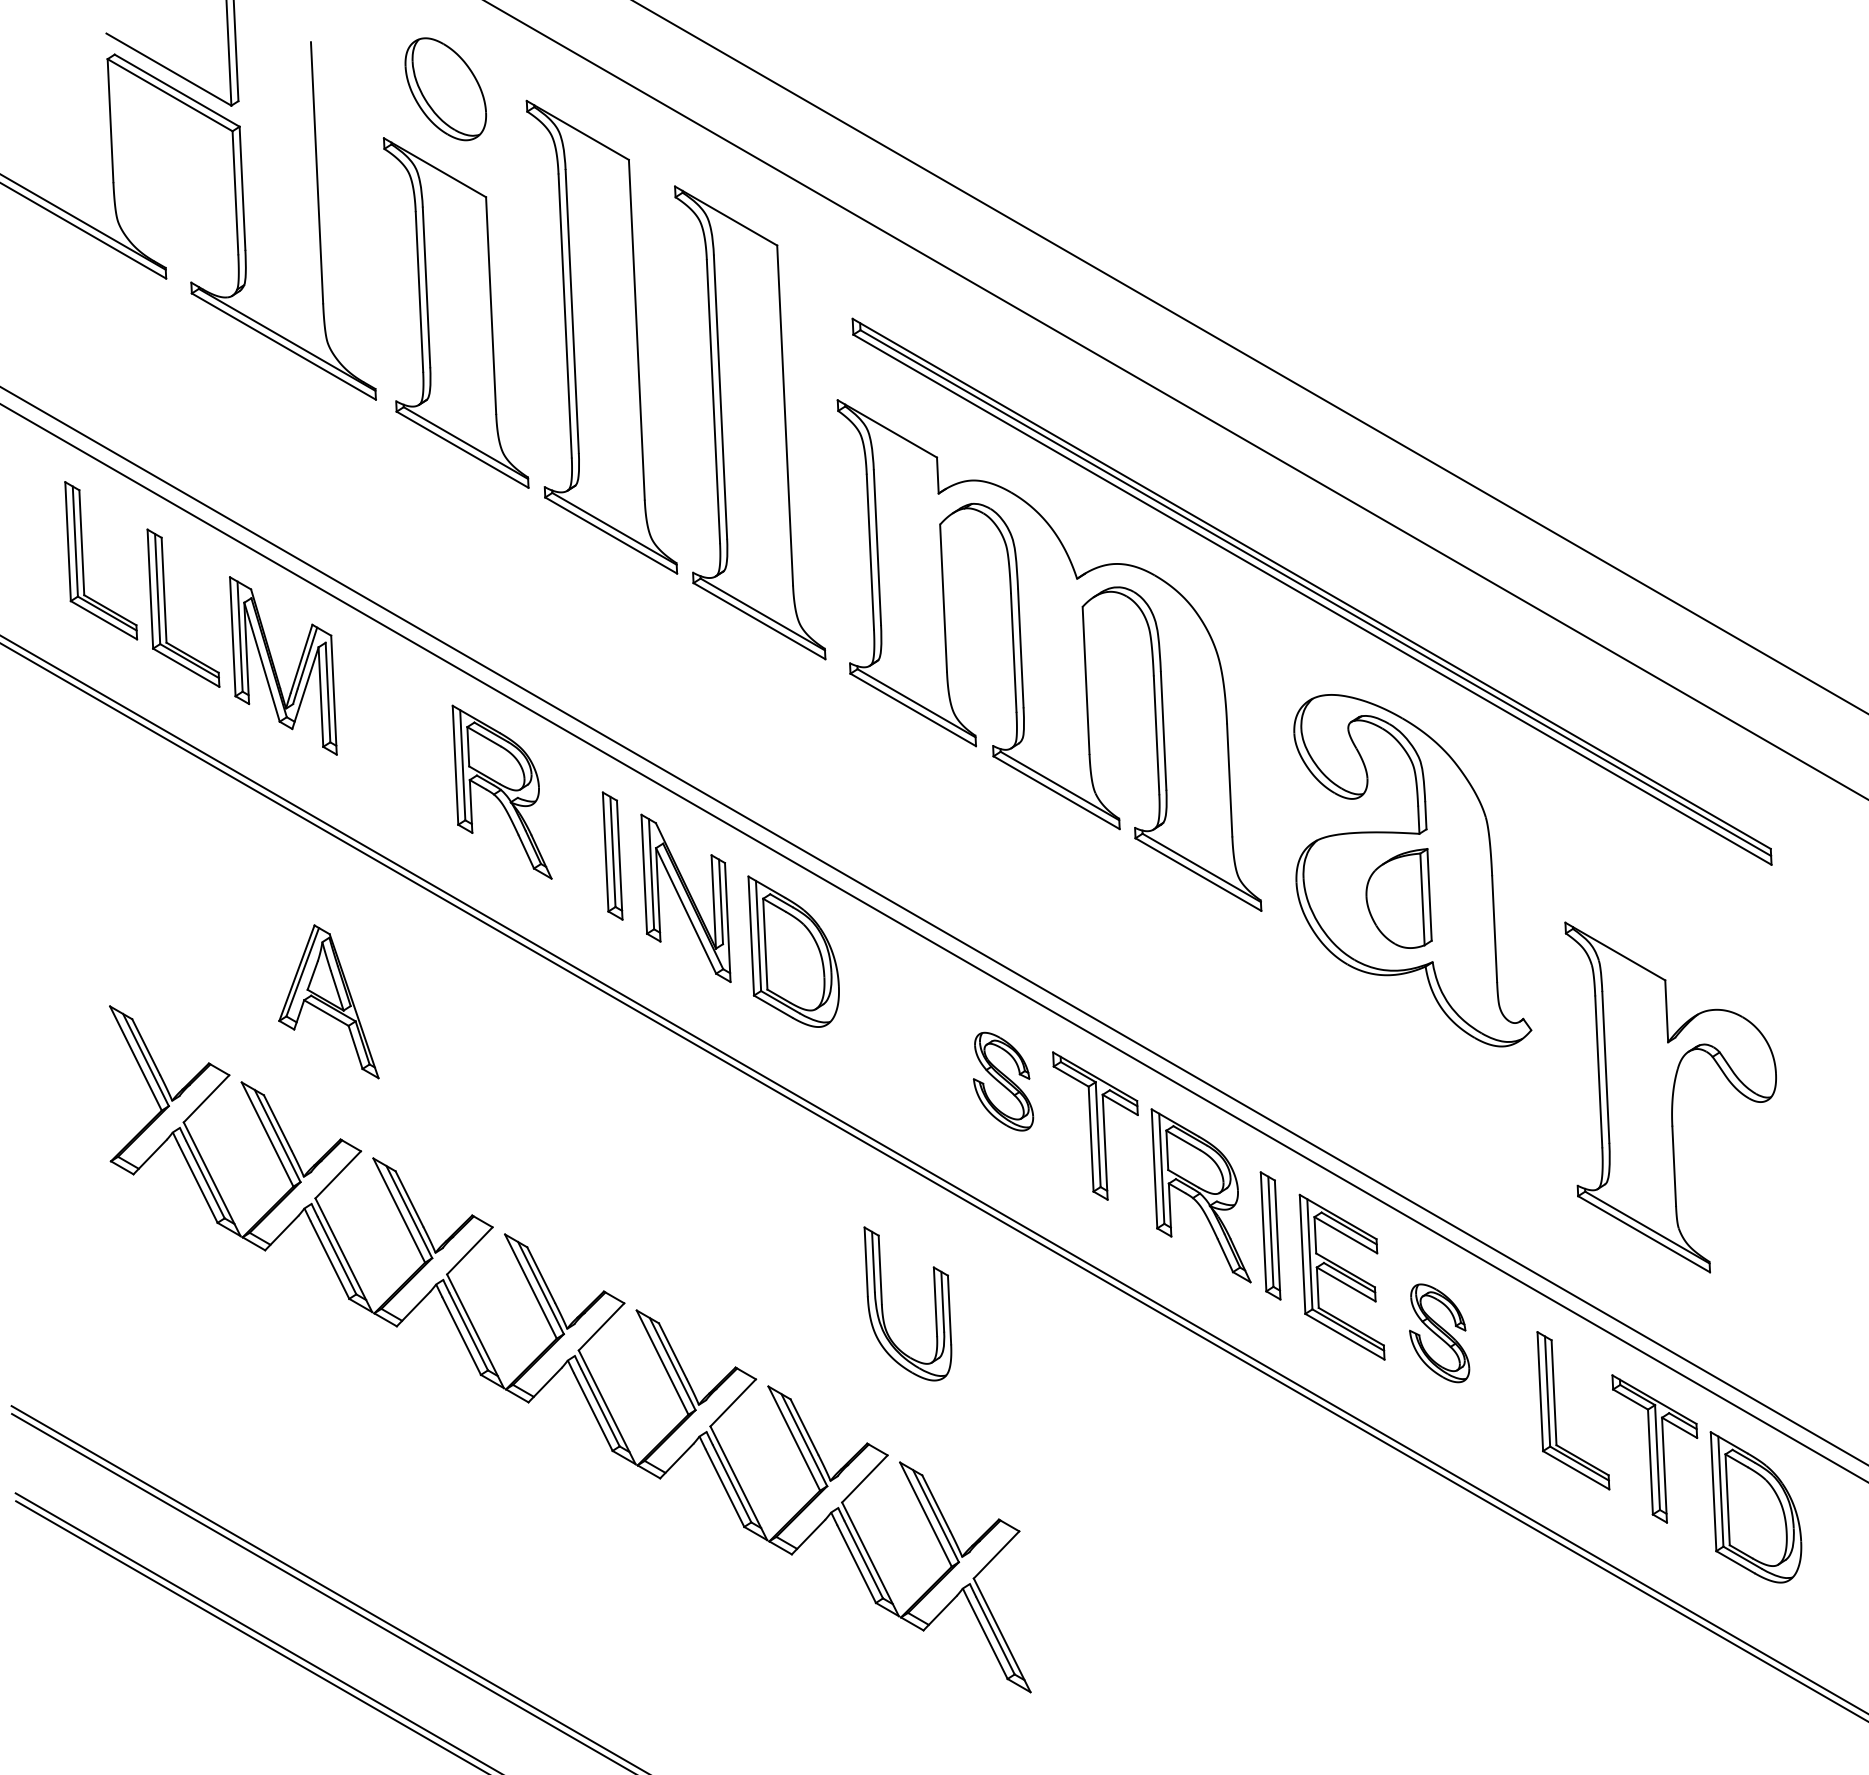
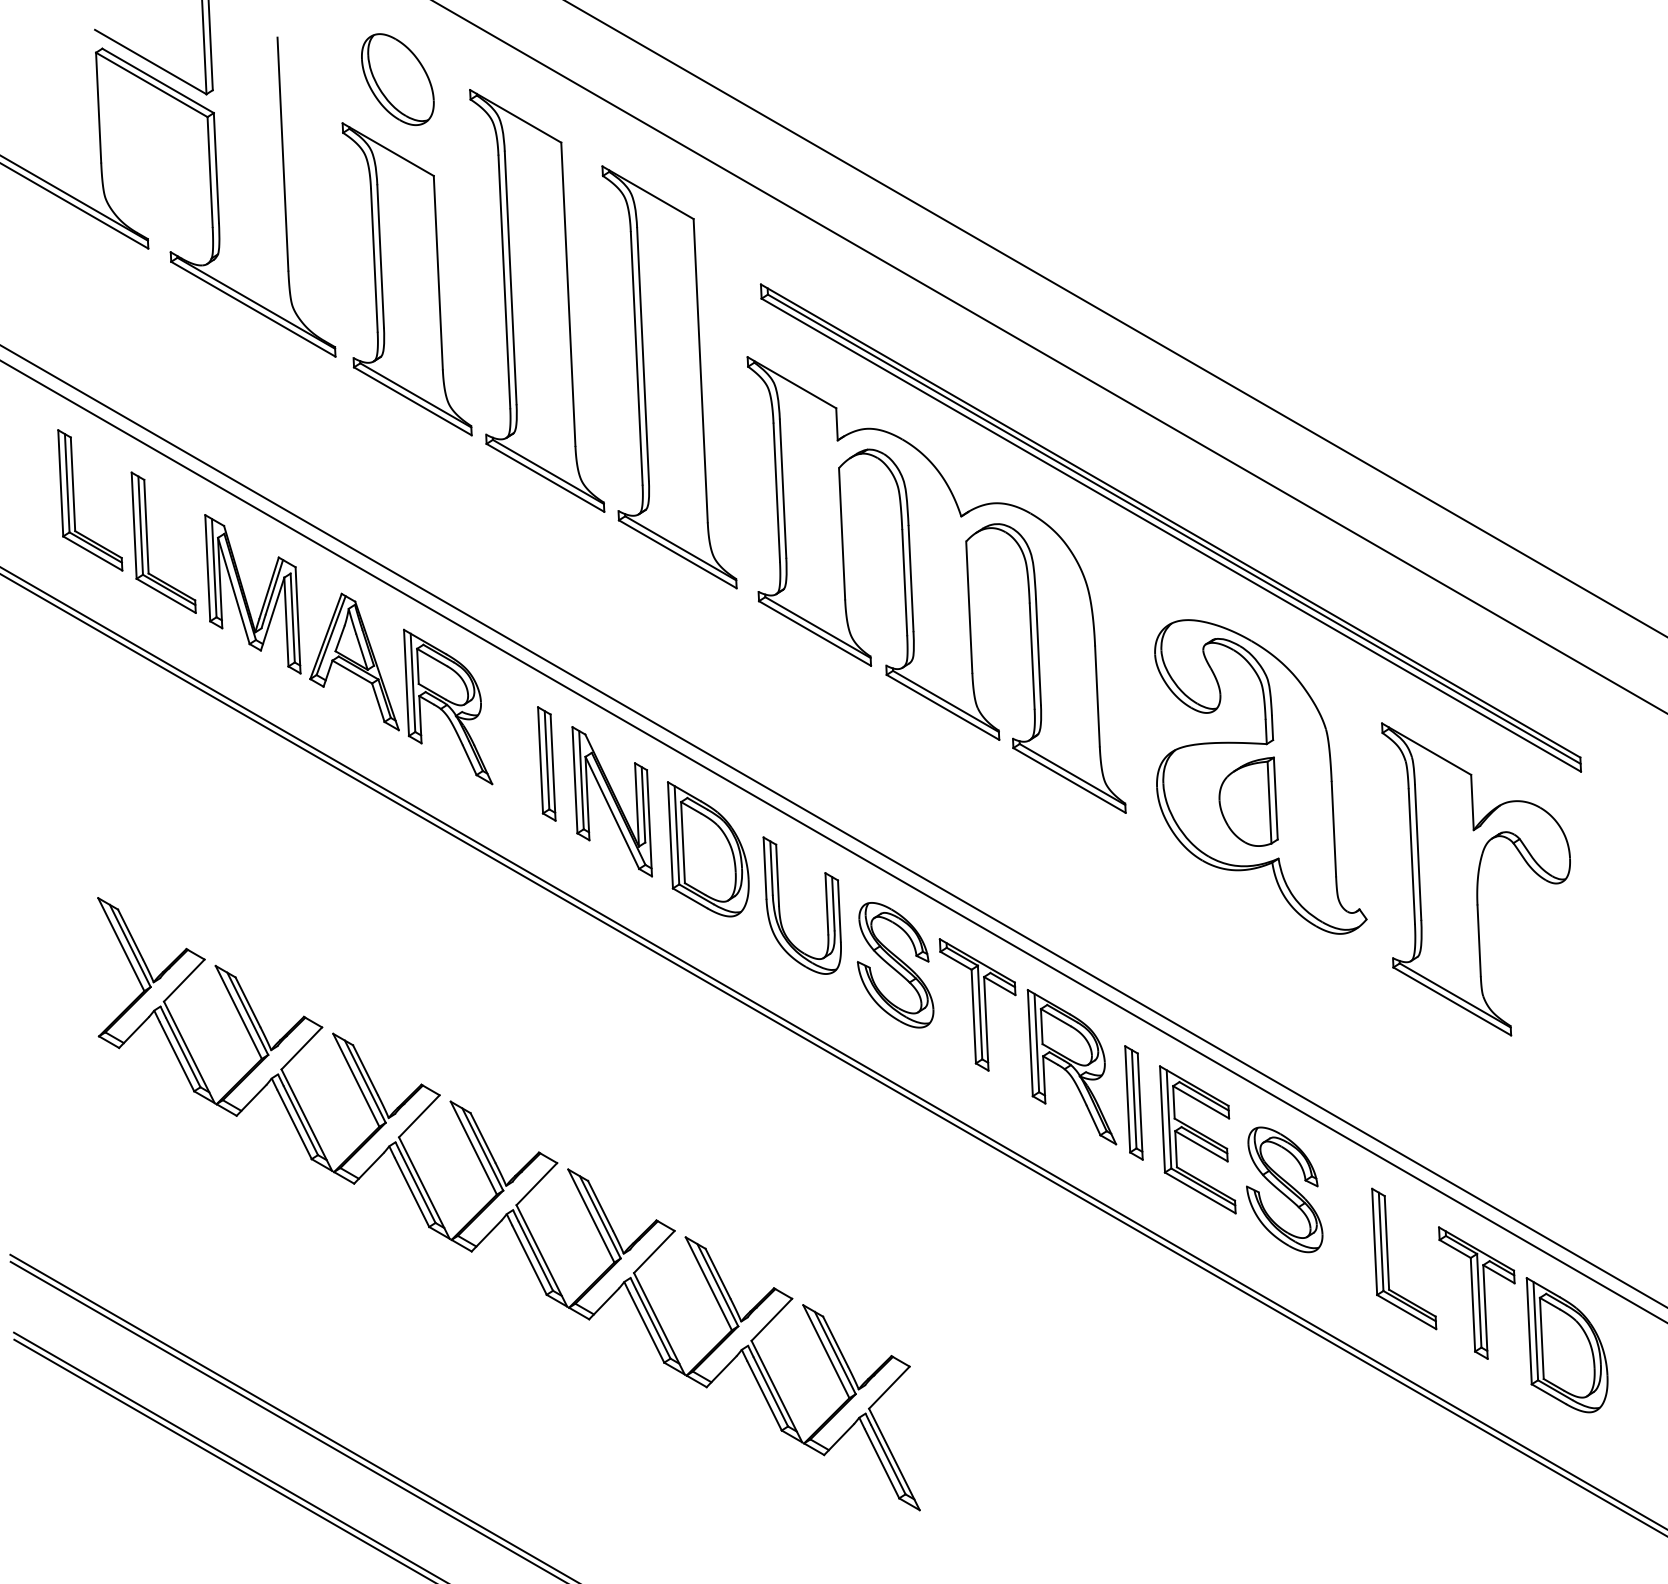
part: (328, 1001) -> (354, 661), moved
part: (1003, 1081) -> (895, 965), size x1.43
part: (1670, 1097) -> (1475, 879), moved
part: (883, 1307) -> (780, 908), moved
part: (1439, 1332) -> (1284, 1189), size x1.43

